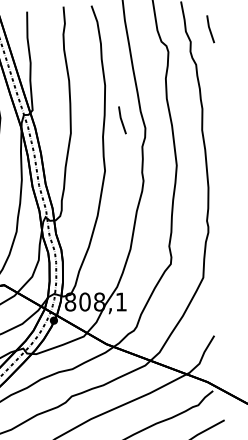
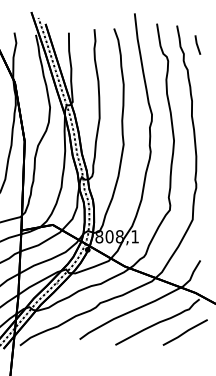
line: (121, 119) -> (135, 108), removed

